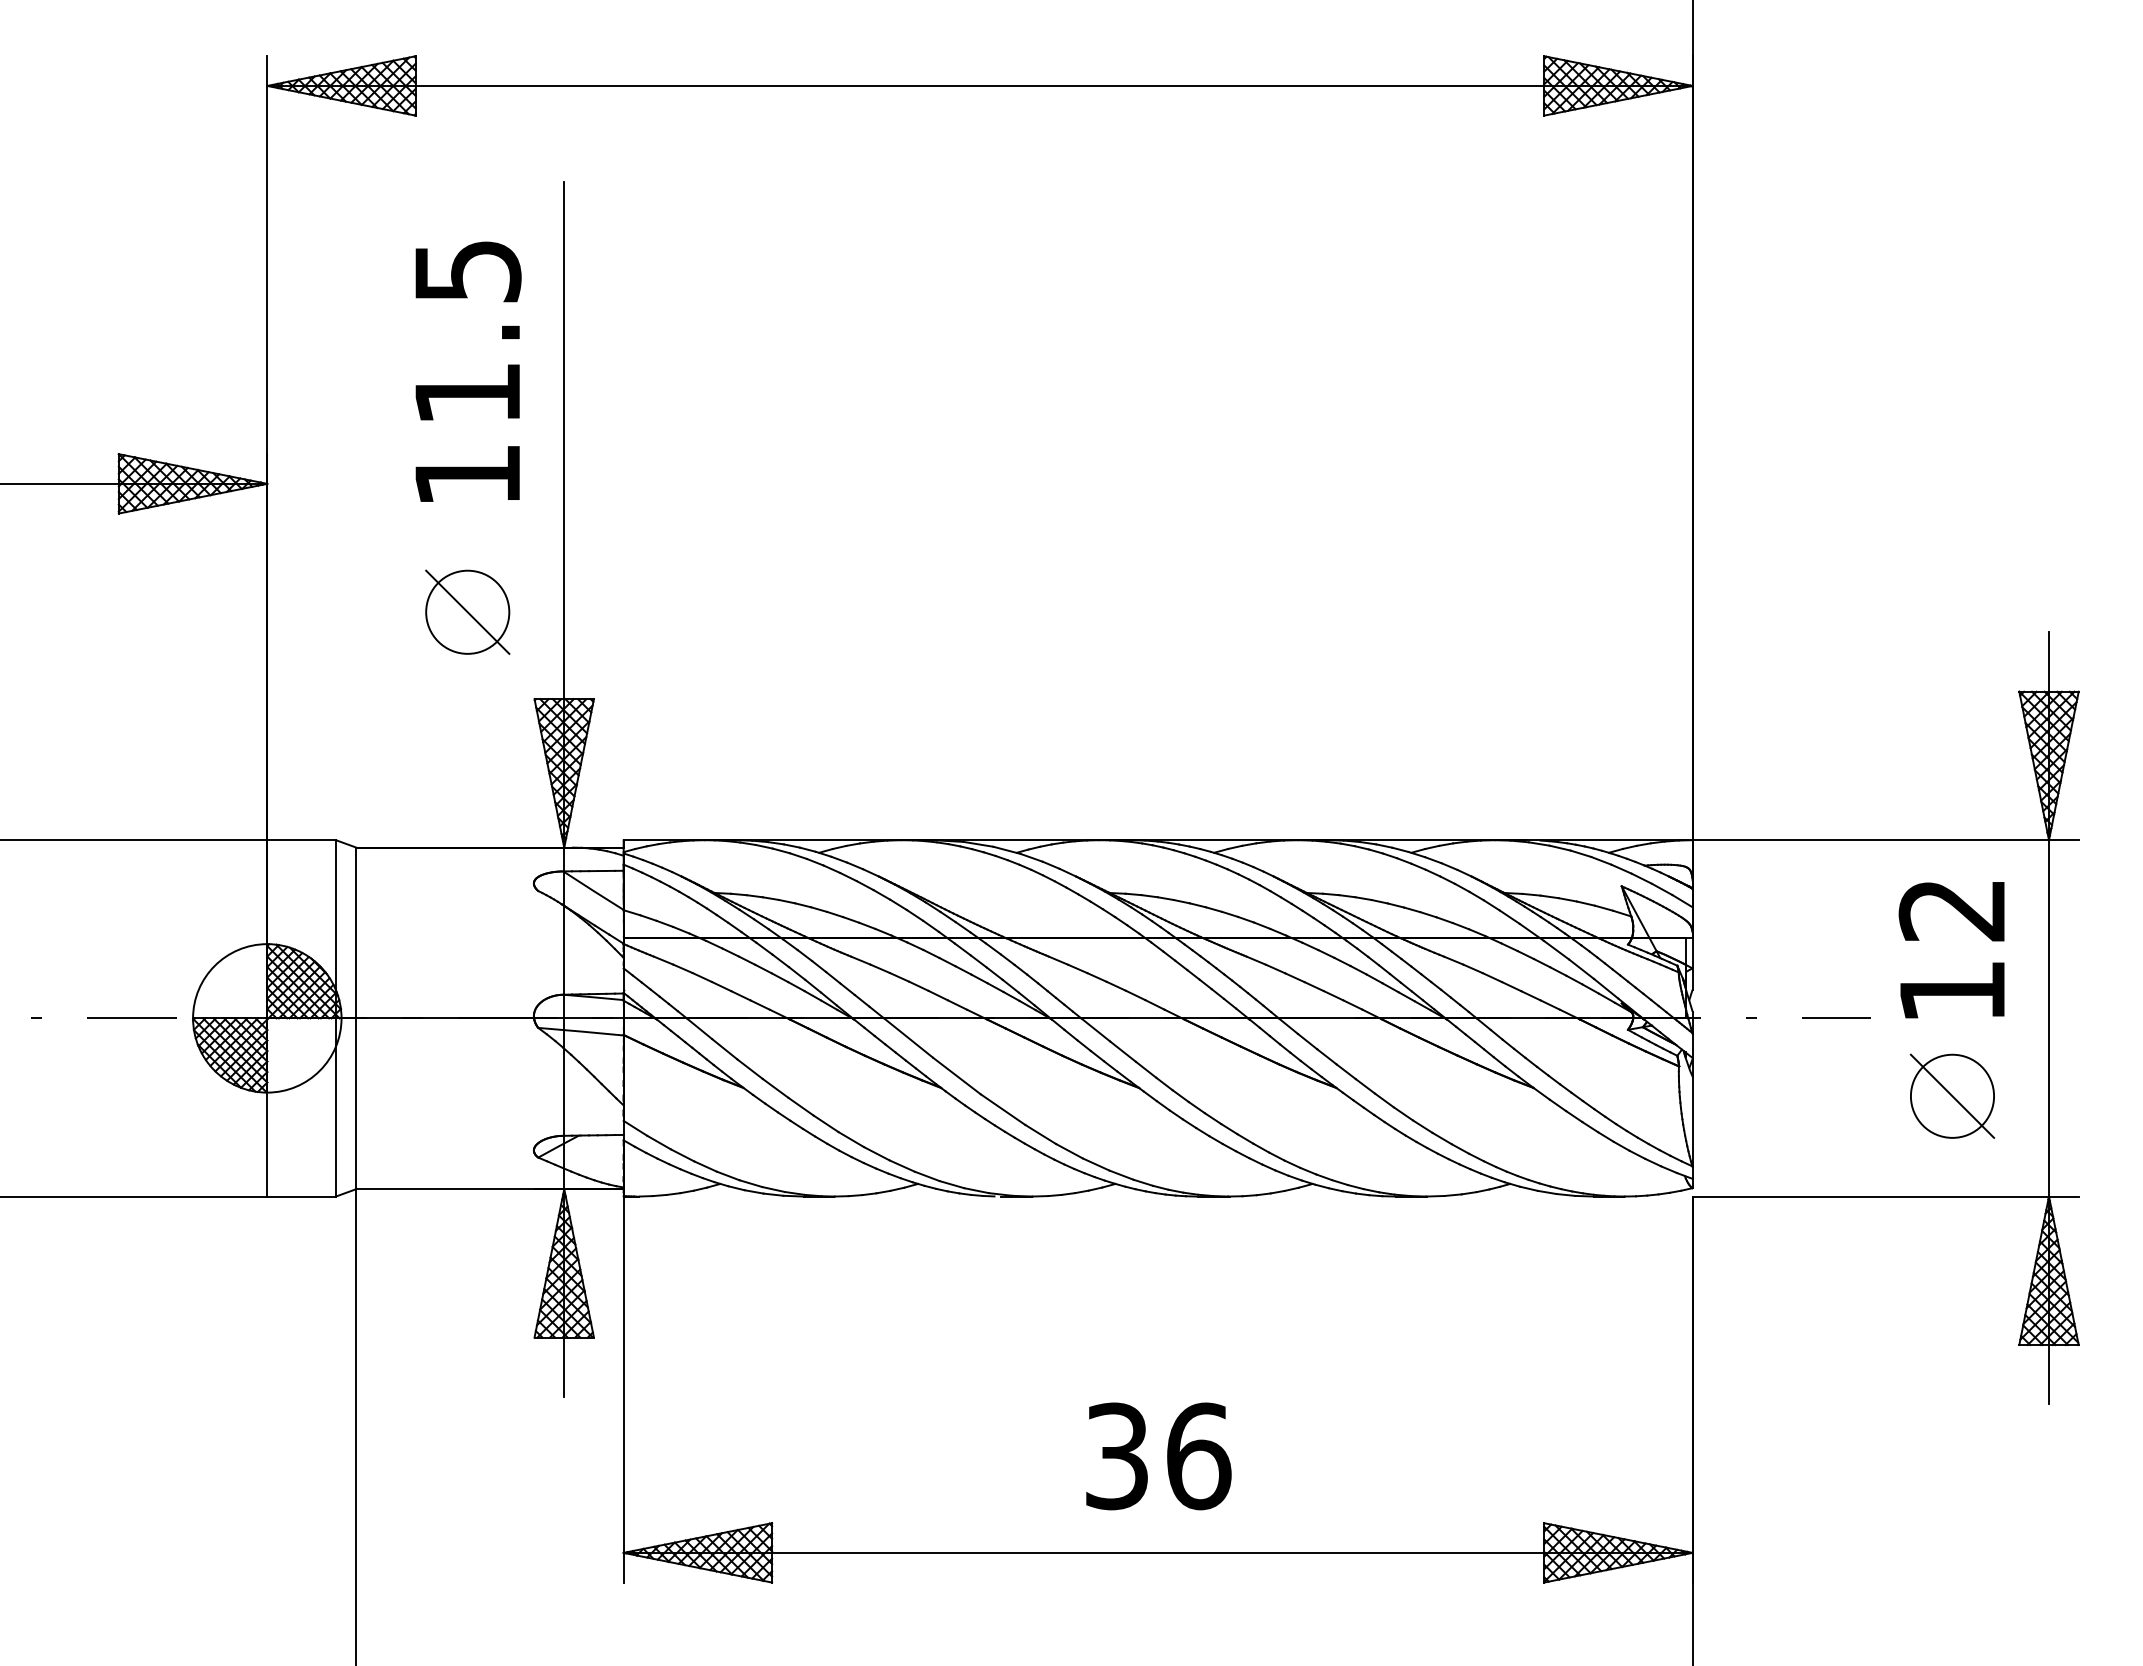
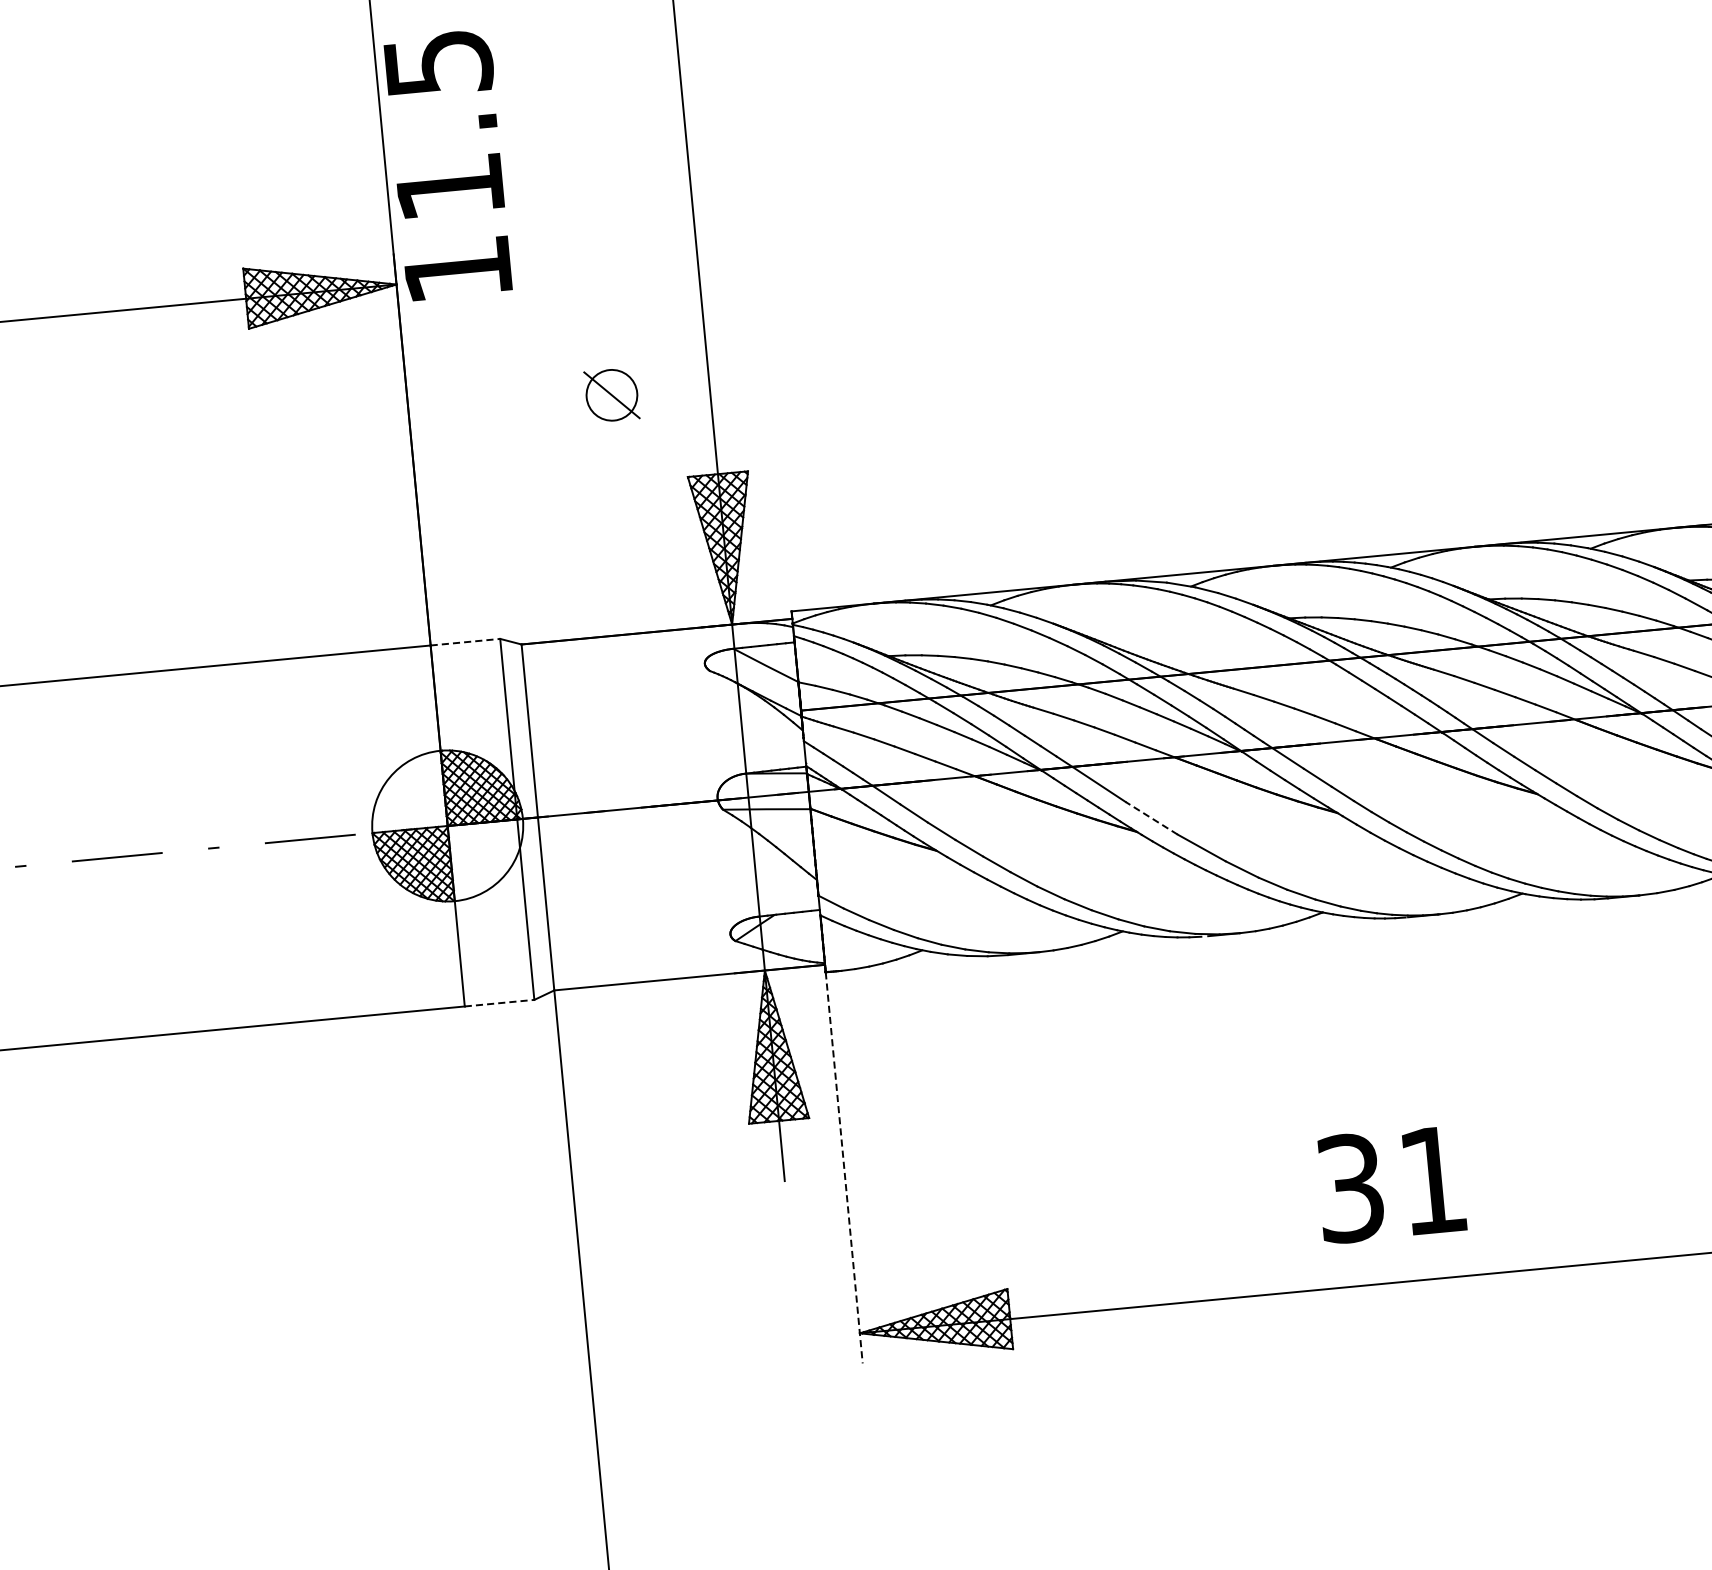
text: (468, 371) -> (448, 164), moved
part: (467, 611) -> (611, 394), size x0.6
line: (302, 840) -> (466, 642), solid -> dashed
line: (956, 1075) -> (1151, 817), solid -> dashed
line: (302, 1196) -> (500, 1003), solid -> dashed
line: (623, 1390) -> (844, 1168), solid -> dashed
text: (1199, 1456) -> (1433, 1180), 36 -> 31

